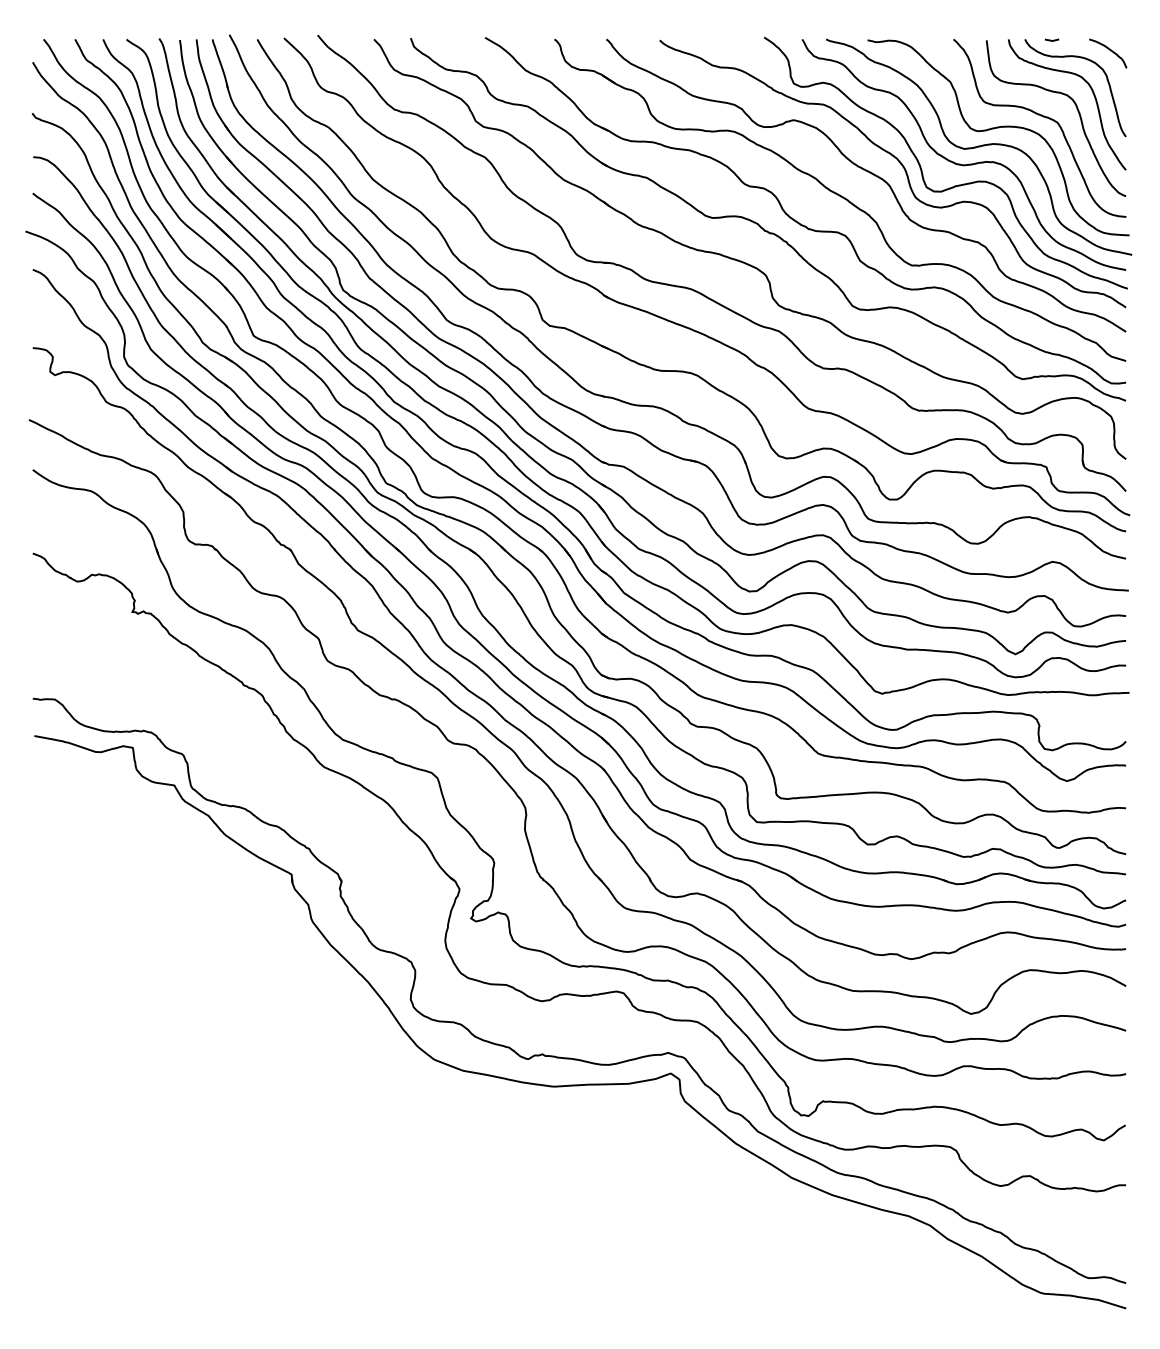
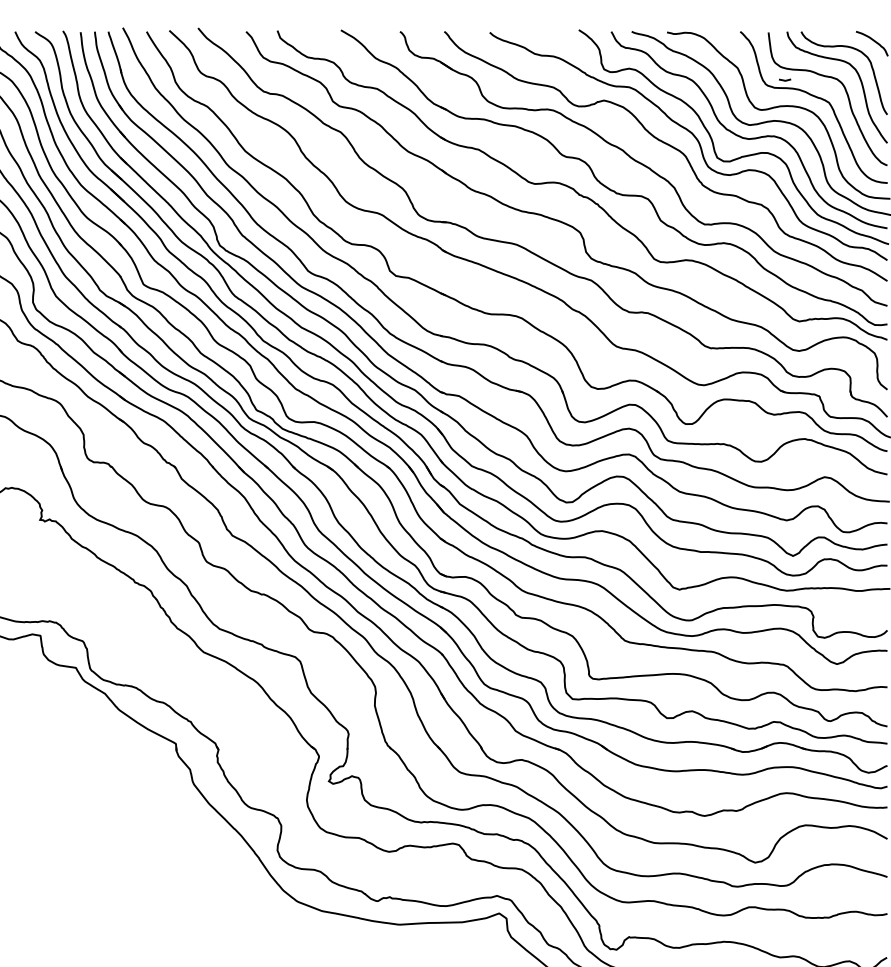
line: (1051, 39) -> (784, 79), moved

